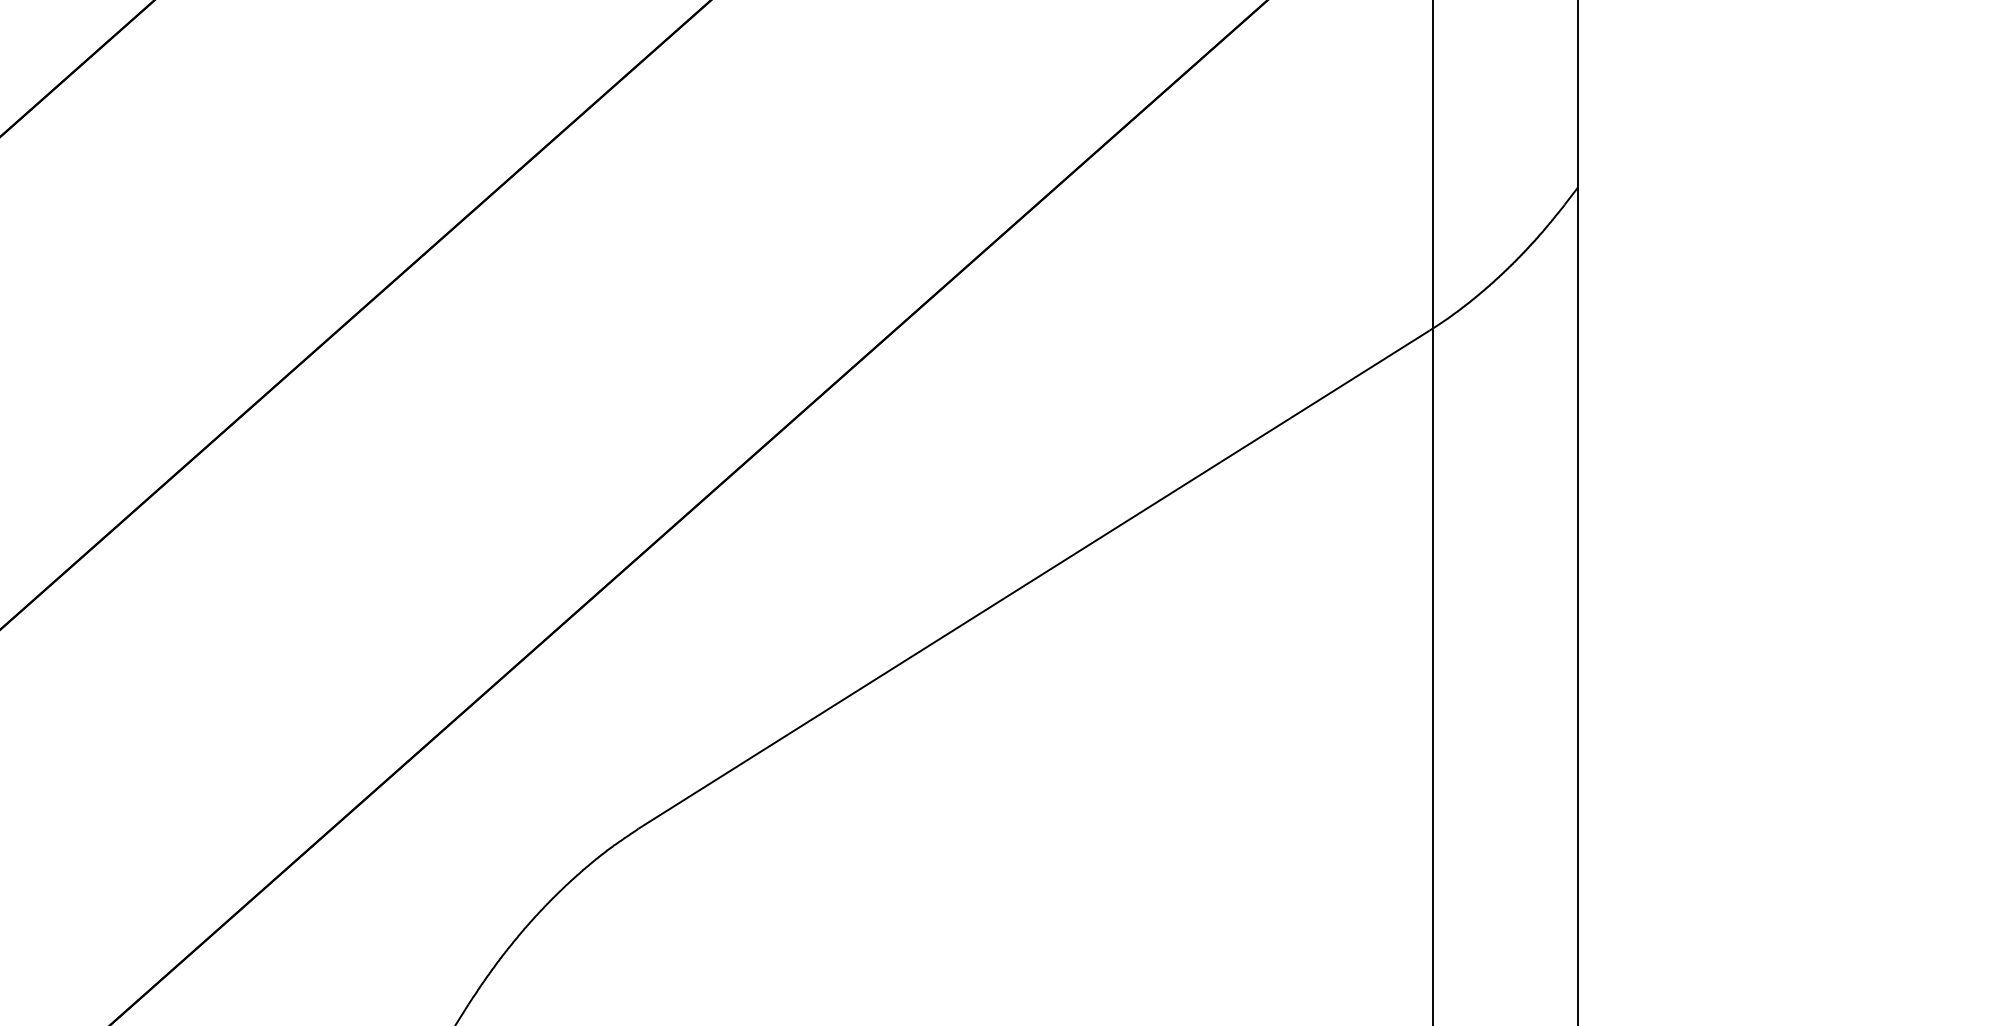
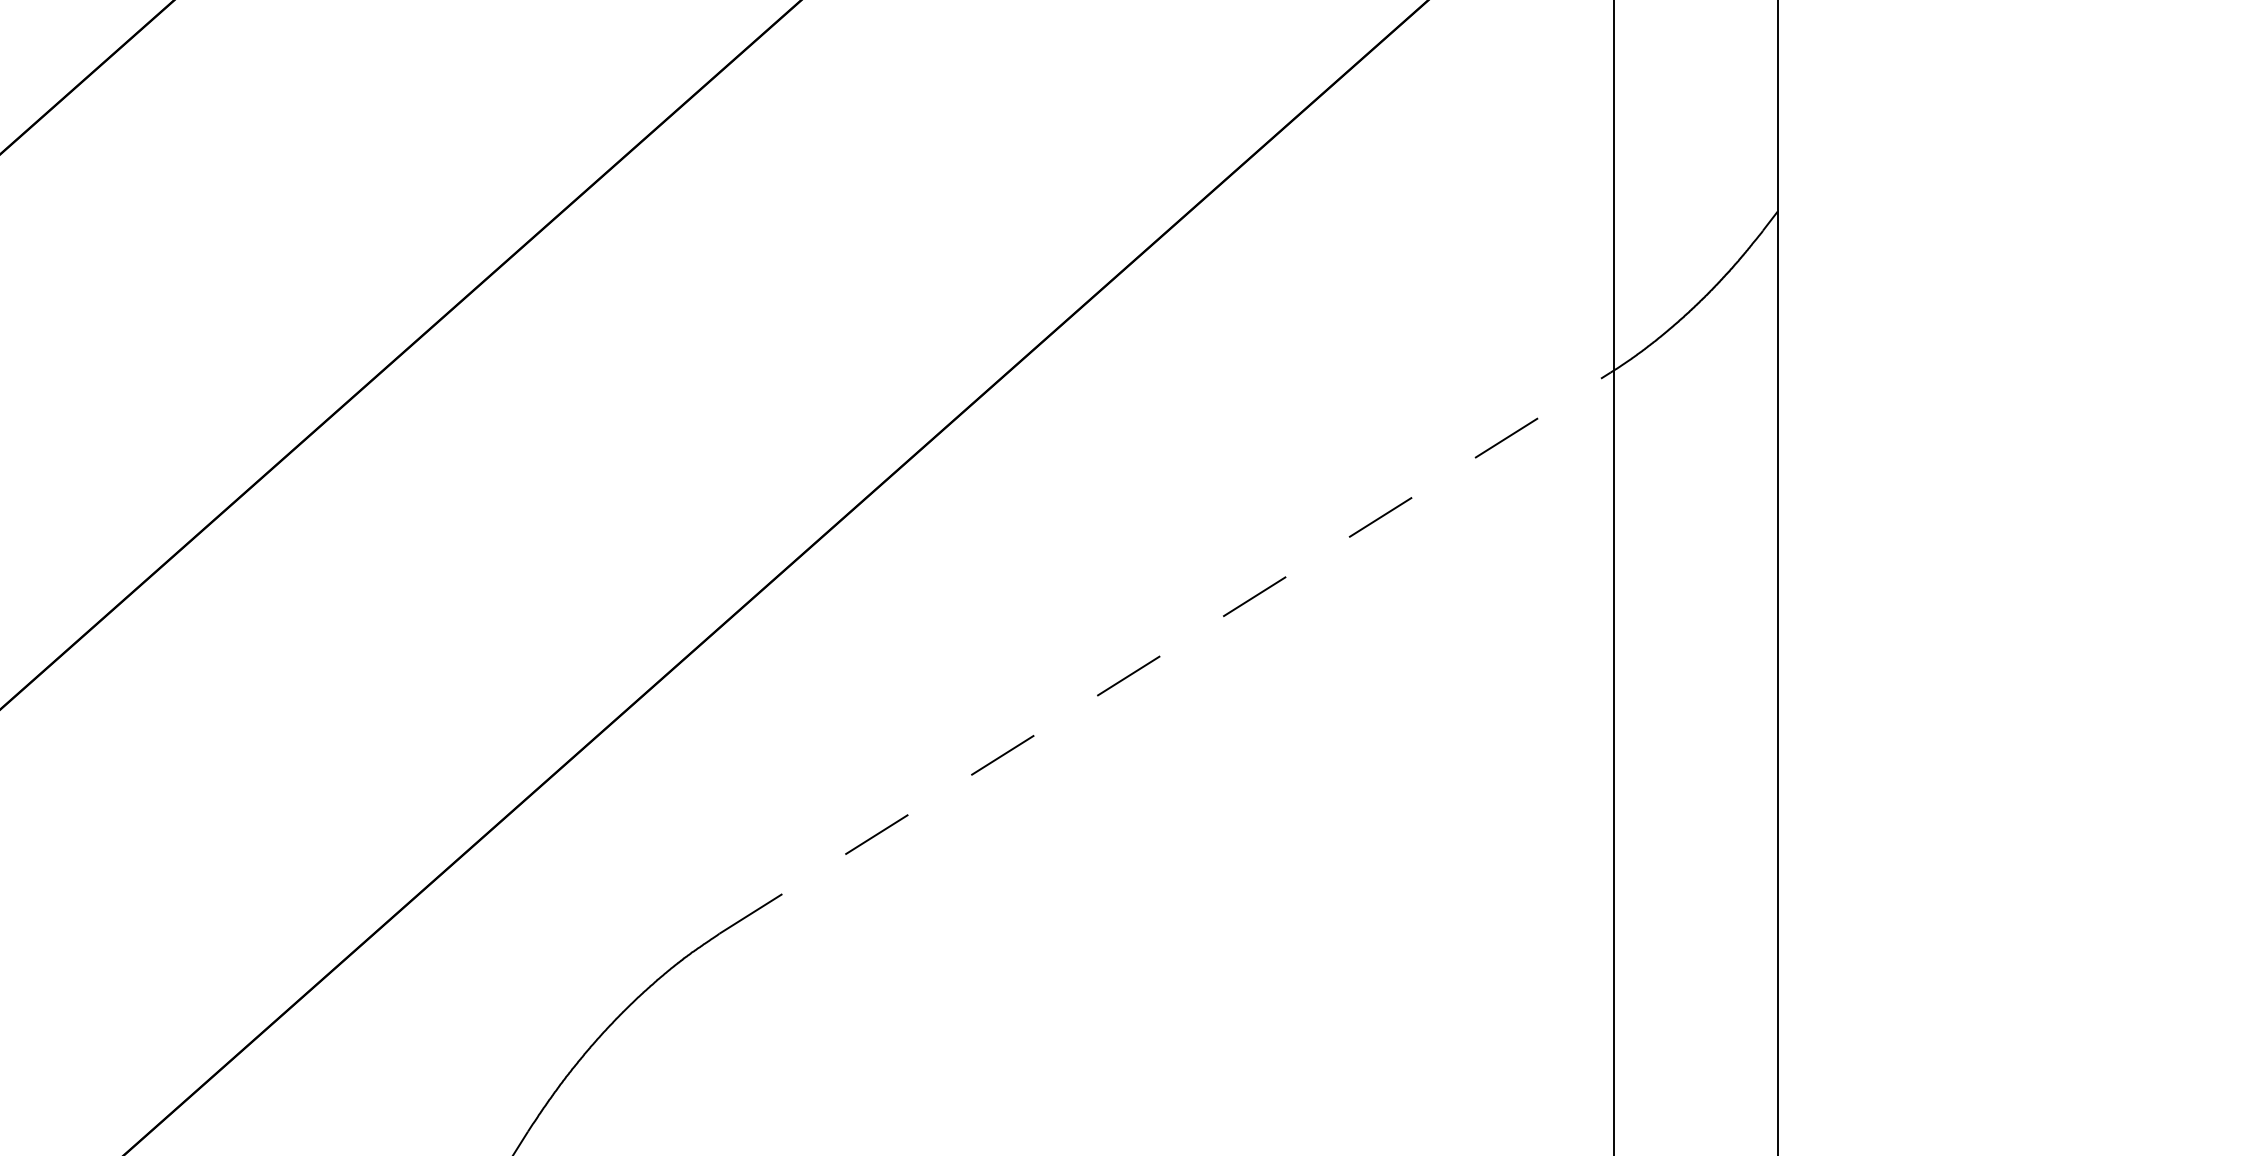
line: (1034, 579) -> (1165, 652), solid -> dashed

